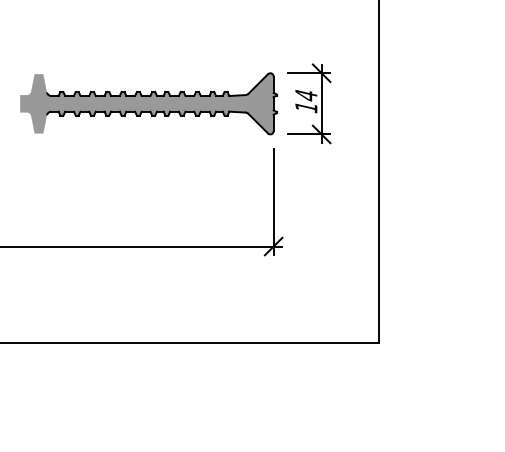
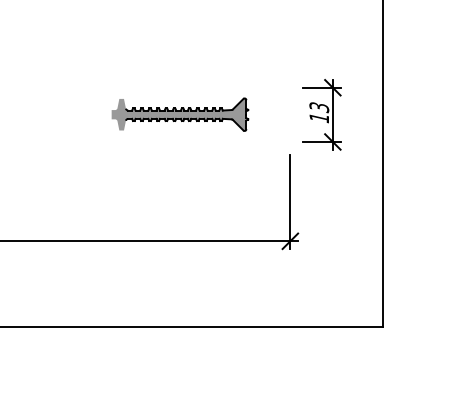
text: (306, 95) -> (319, 107), 14 -> 13
part: (149, 103) -> (180, 114), size x0.6

